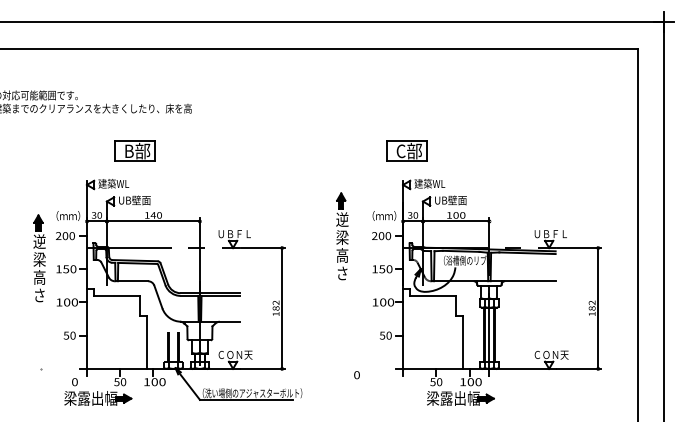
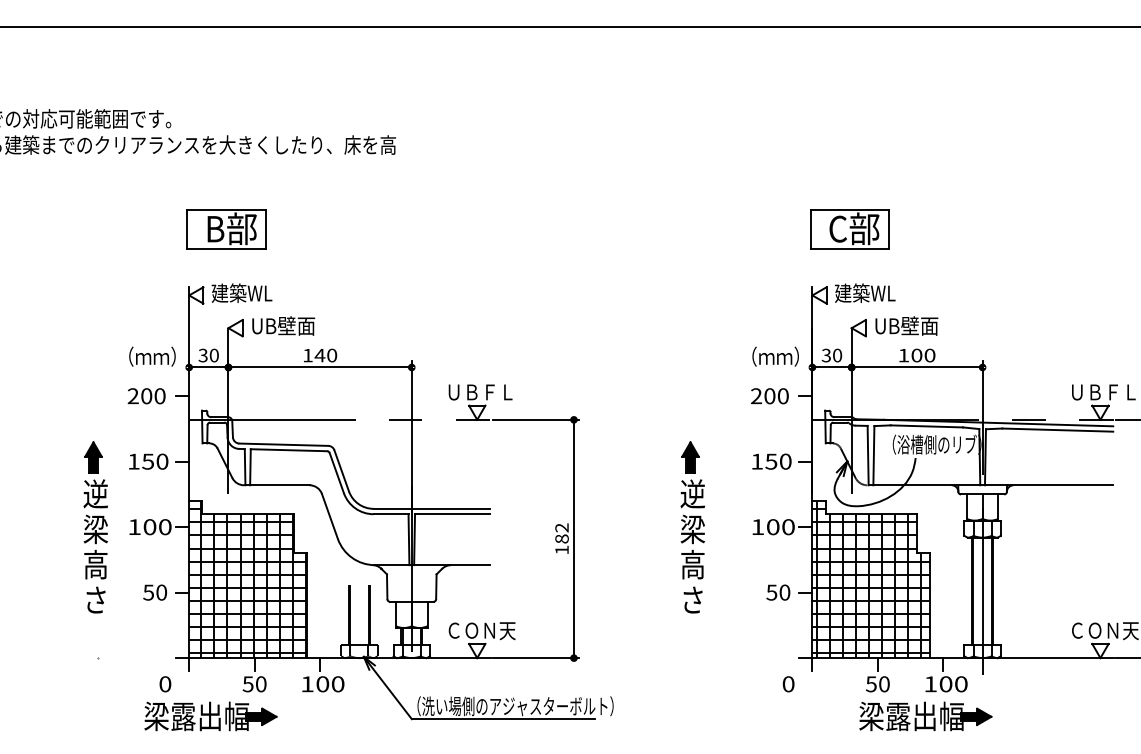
part: (134, 150) -> (225, 227), moved
part: (406, 150) -> (848, 227), moved
part: (342, 236) -> (692, 527), moved
part: (39, 258) -> (95, 527), moved
hatch: (116, 328) -> (247, 578), added
hatch: (432, 328) -> (870, 578), added
text: (356, 375) -> (787, 684), moved

